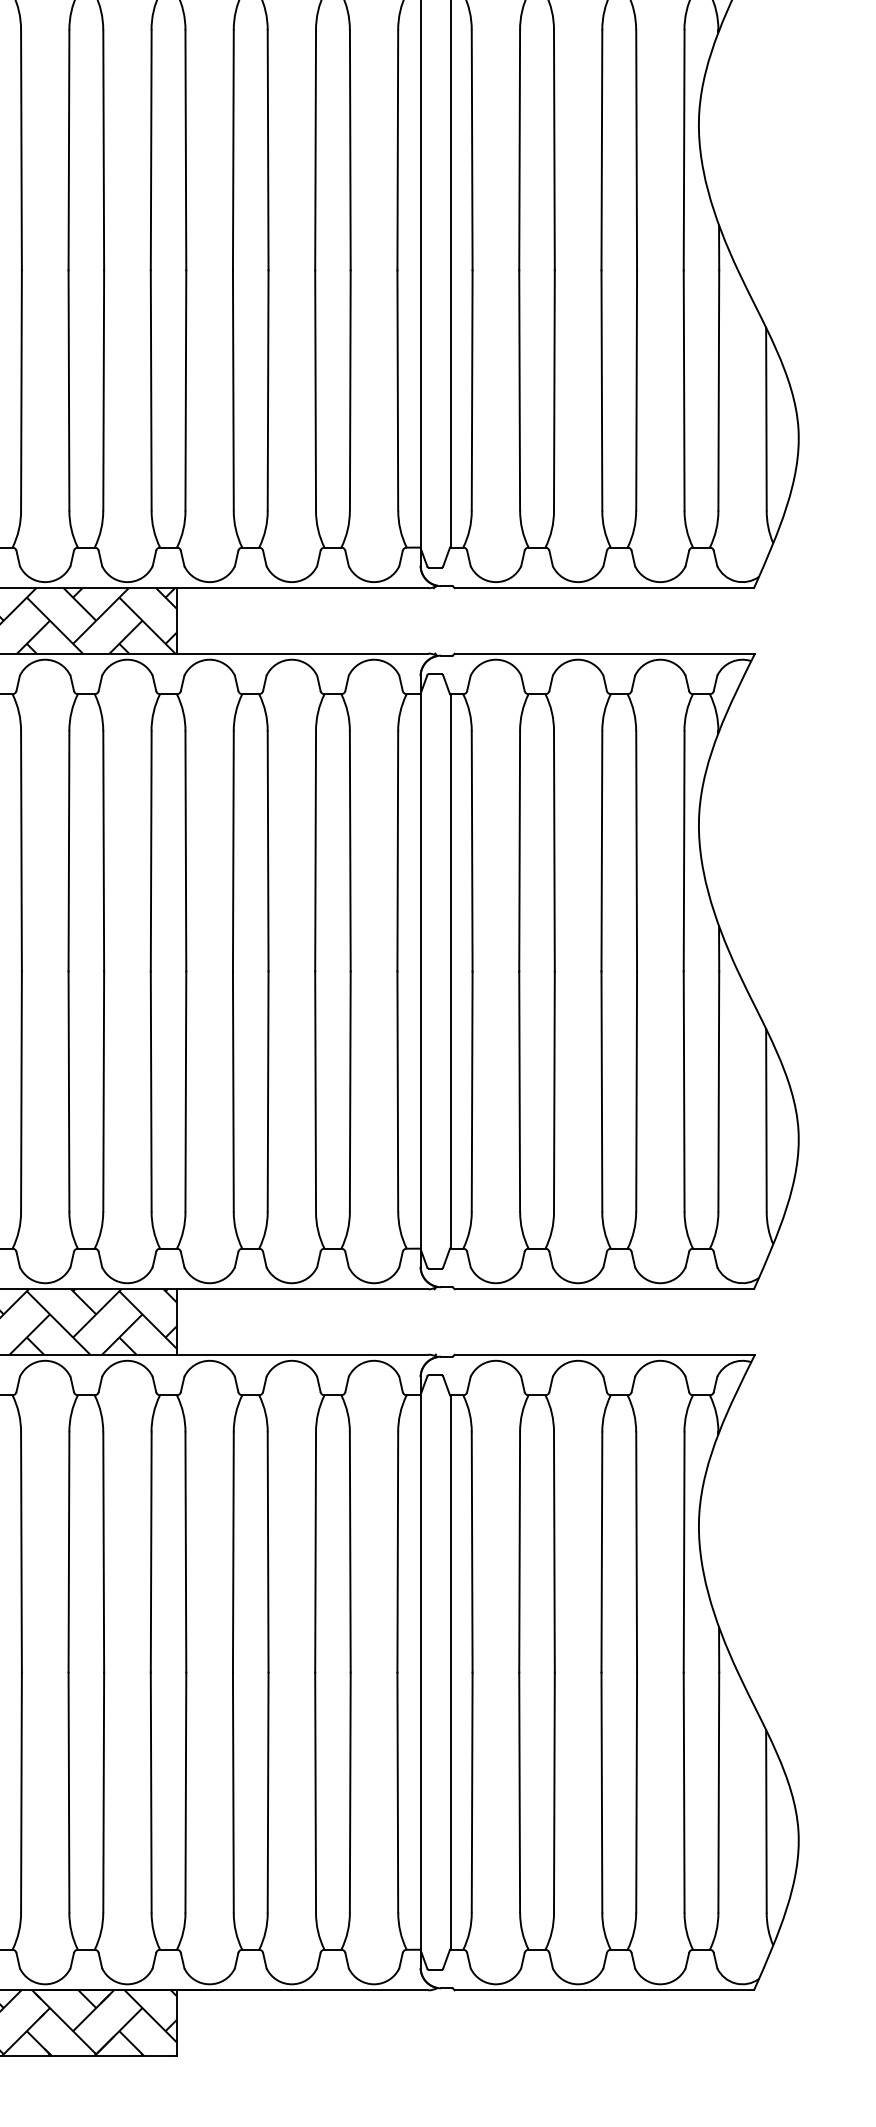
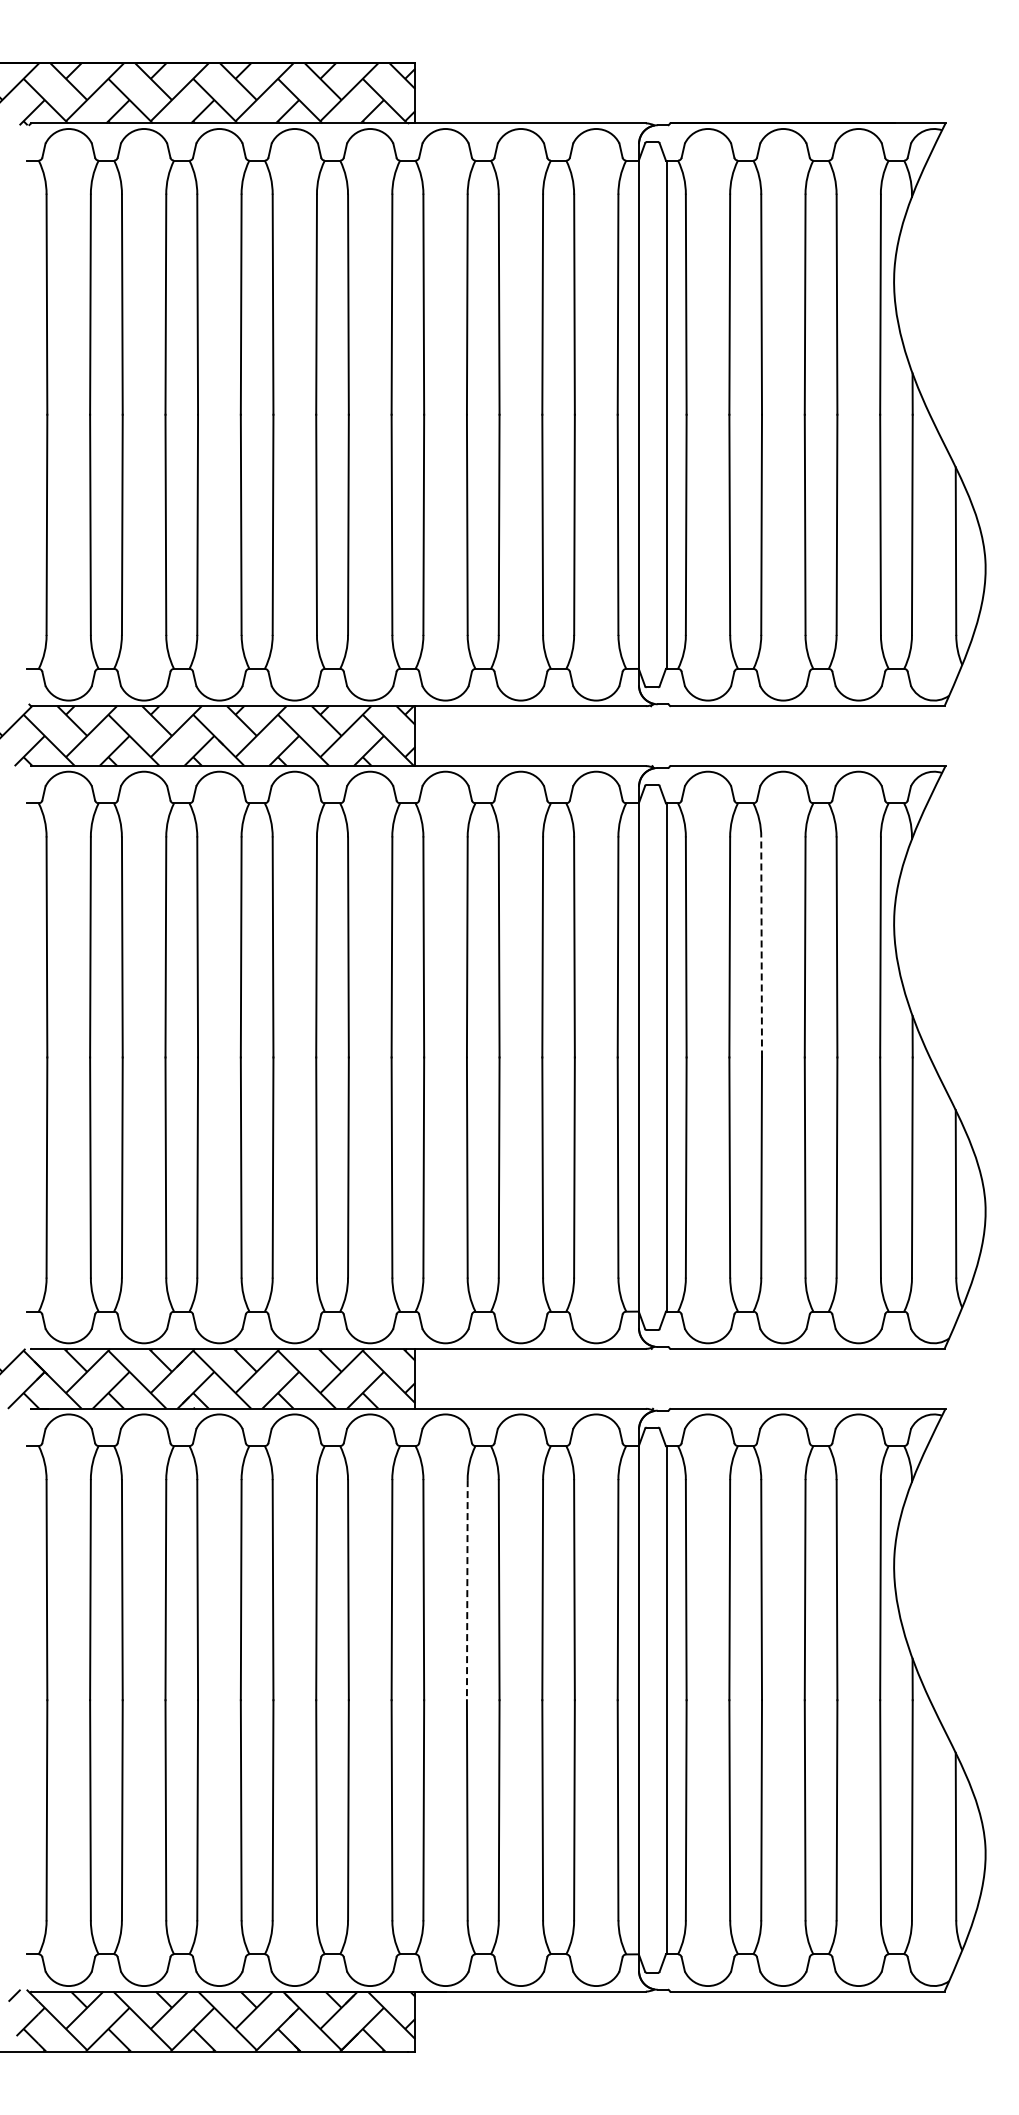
line: (554, 850) -> (761, 946), solid -> dashed
line: (233, 1552) -> (467, 1590), solid -> dashed

